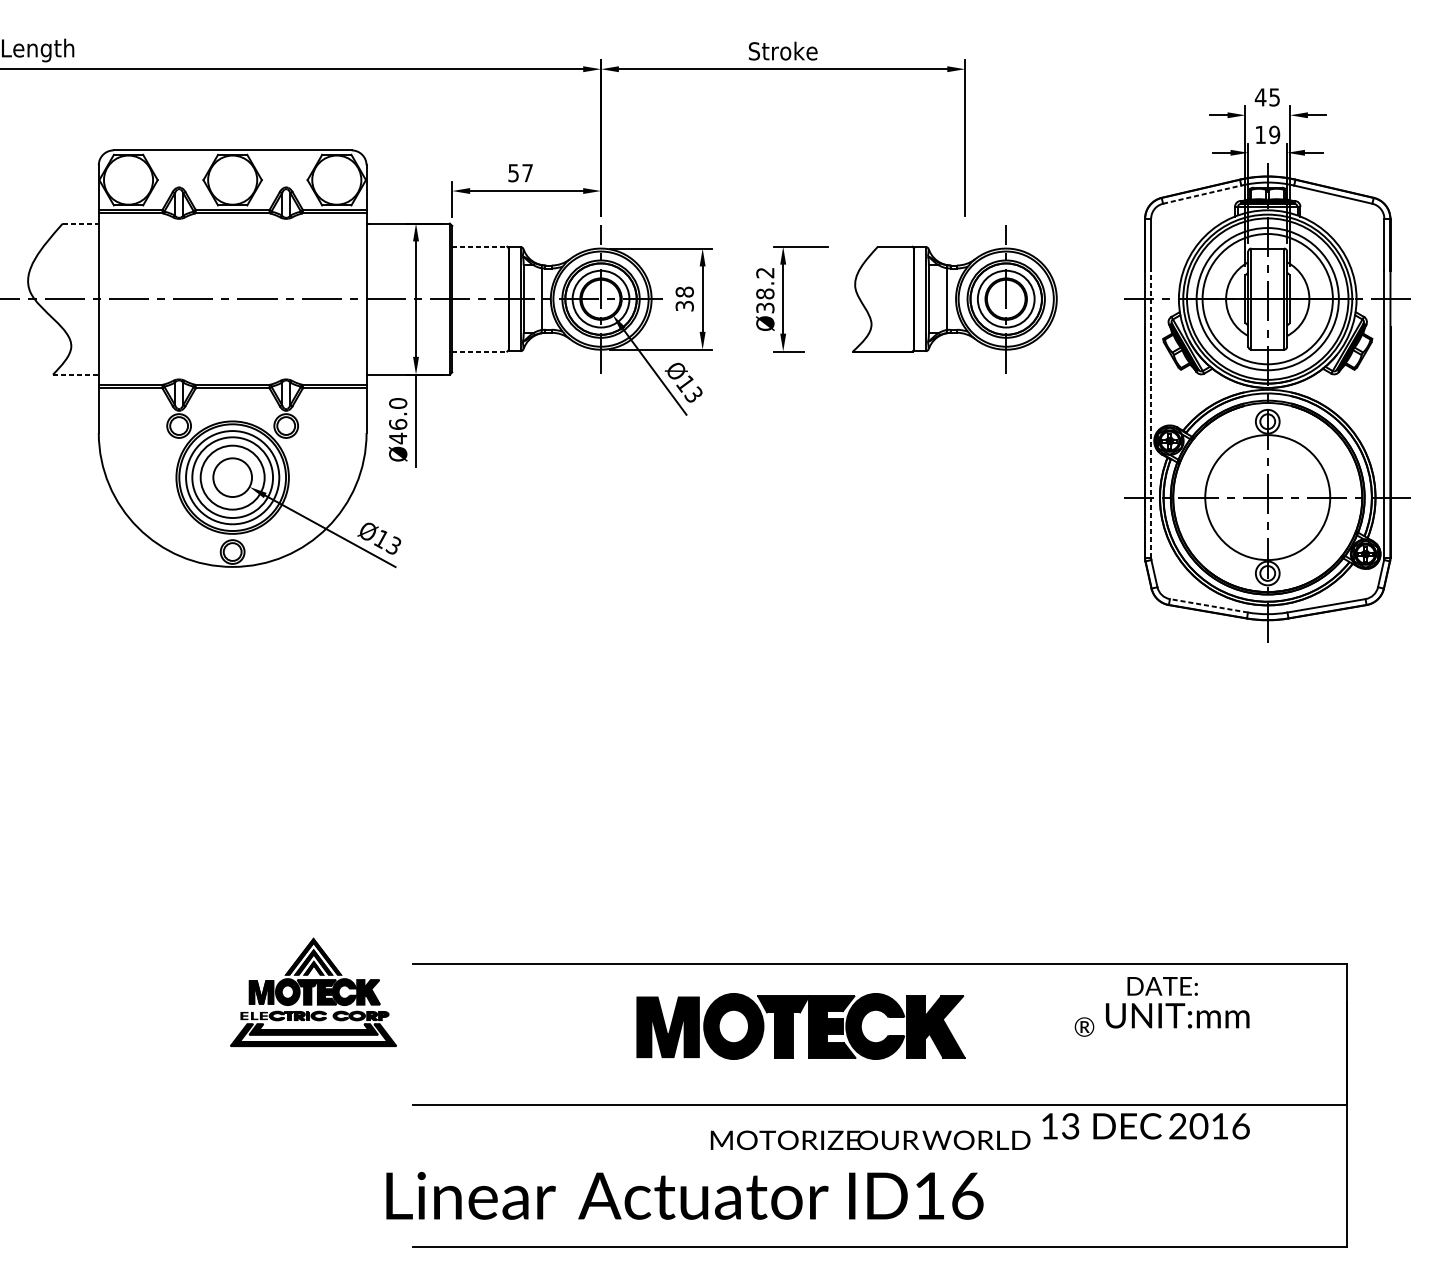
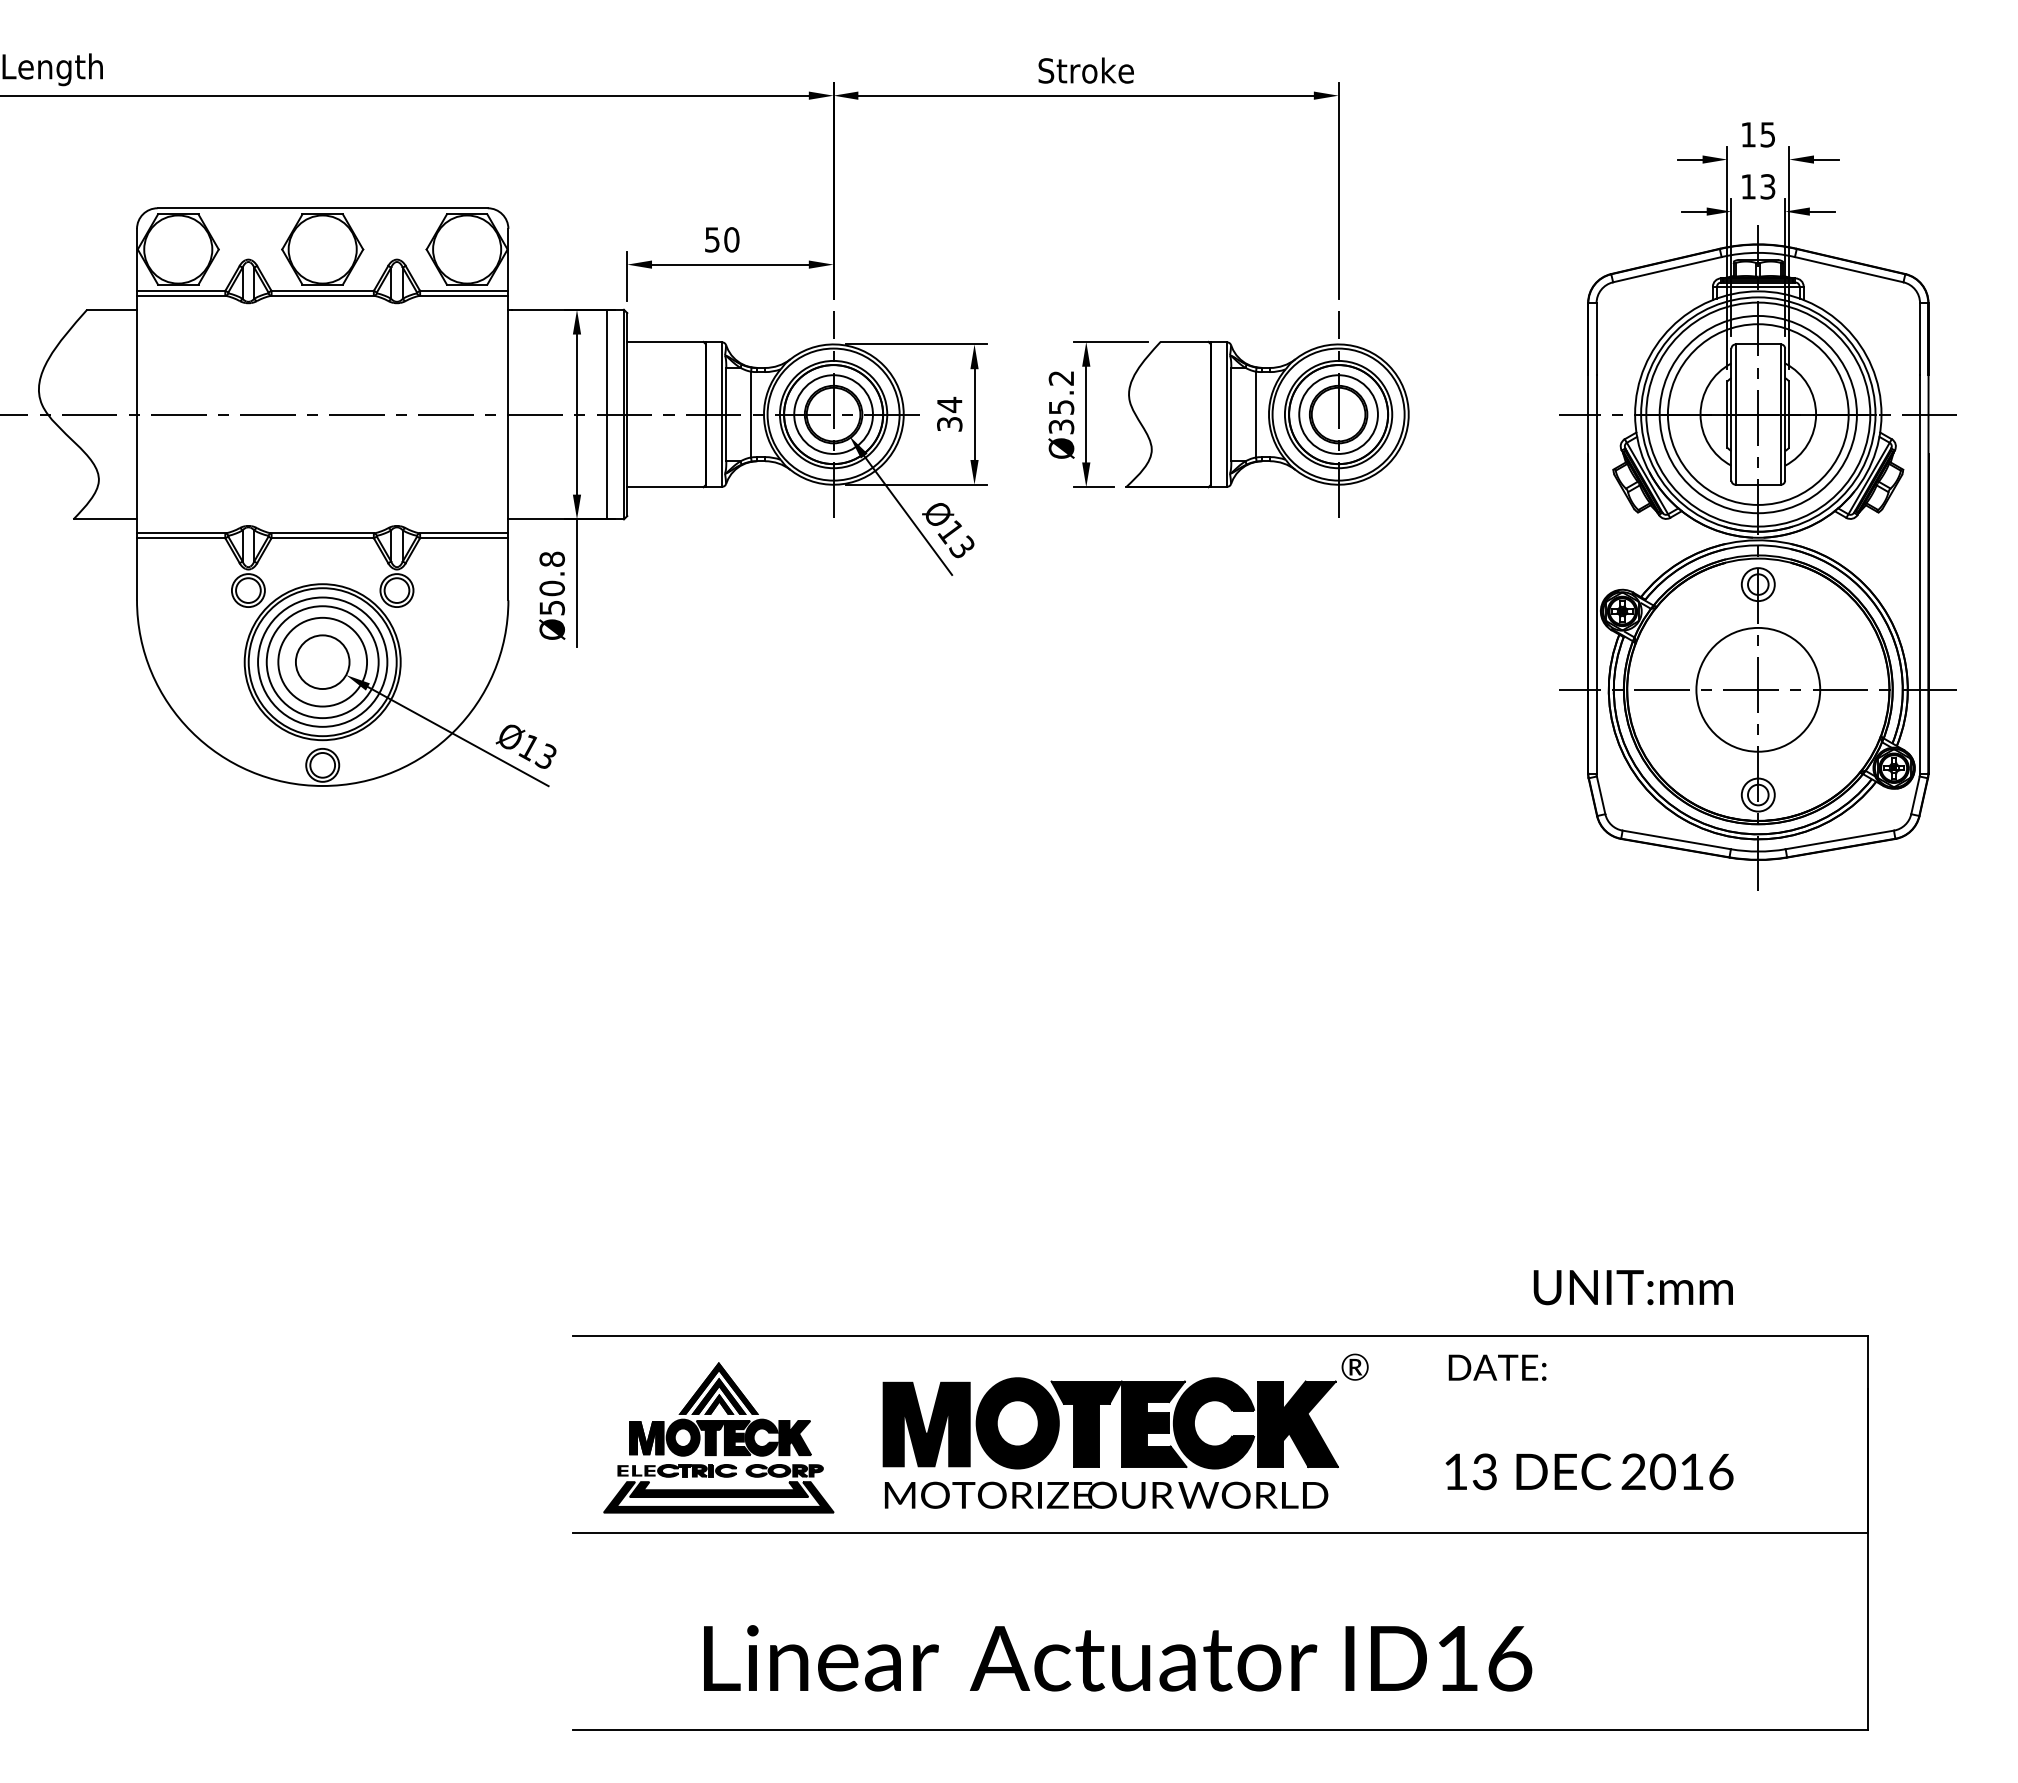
text: (1260, 97) -> (1748, 134), 45 -> 15
text: (1274, 134) -> (1767, 186), 19 -> 13
text: (527, 172) -> (731, 239), 57 -> 50
line: (1202, 194) -> (1667, 269), dashed -> solid
line: (81, 223) -> (112, 309), dashed -> solid
line: (479, 246) -> (665, 341), dashed -> solid
text: (684, 291) -> (949, 404), 38 -> 34
text: (765, 293) -> (1061, 406), 38.2 -> 35.2
line: (437, 299) -> (606, 414), added
part: (954, 299) -> (1267, 414), moved
line: (479, 351) -> (665, 487), dashed -> solid
line: (76, 374) -> (105, 519), dashed -> solid
line: (1151, 413) -> (1596, 573), dashed -> solid
text: (398, 420) -> (552, 583), 46.0 -> 50.8
circle: (1267, 497) -> (1758, 689), size x0.71
line: (1208, 605) -> (1676, 839), dashed -> solid
text: (1162, 986) -> (1497, 1367), moved
part: (313, 991) -> (718, 1437), moved
text: (1177, 1015) -> (1632, 1287), moved
text: (1084, 1026) -> (1354, 1366), moved
text: (1146, 1126) -> (1589, 1471), moved
text: (870, 1139) -> (1106, 1494), moved
text: (685, 1196) -> (1118, 1658), moved

